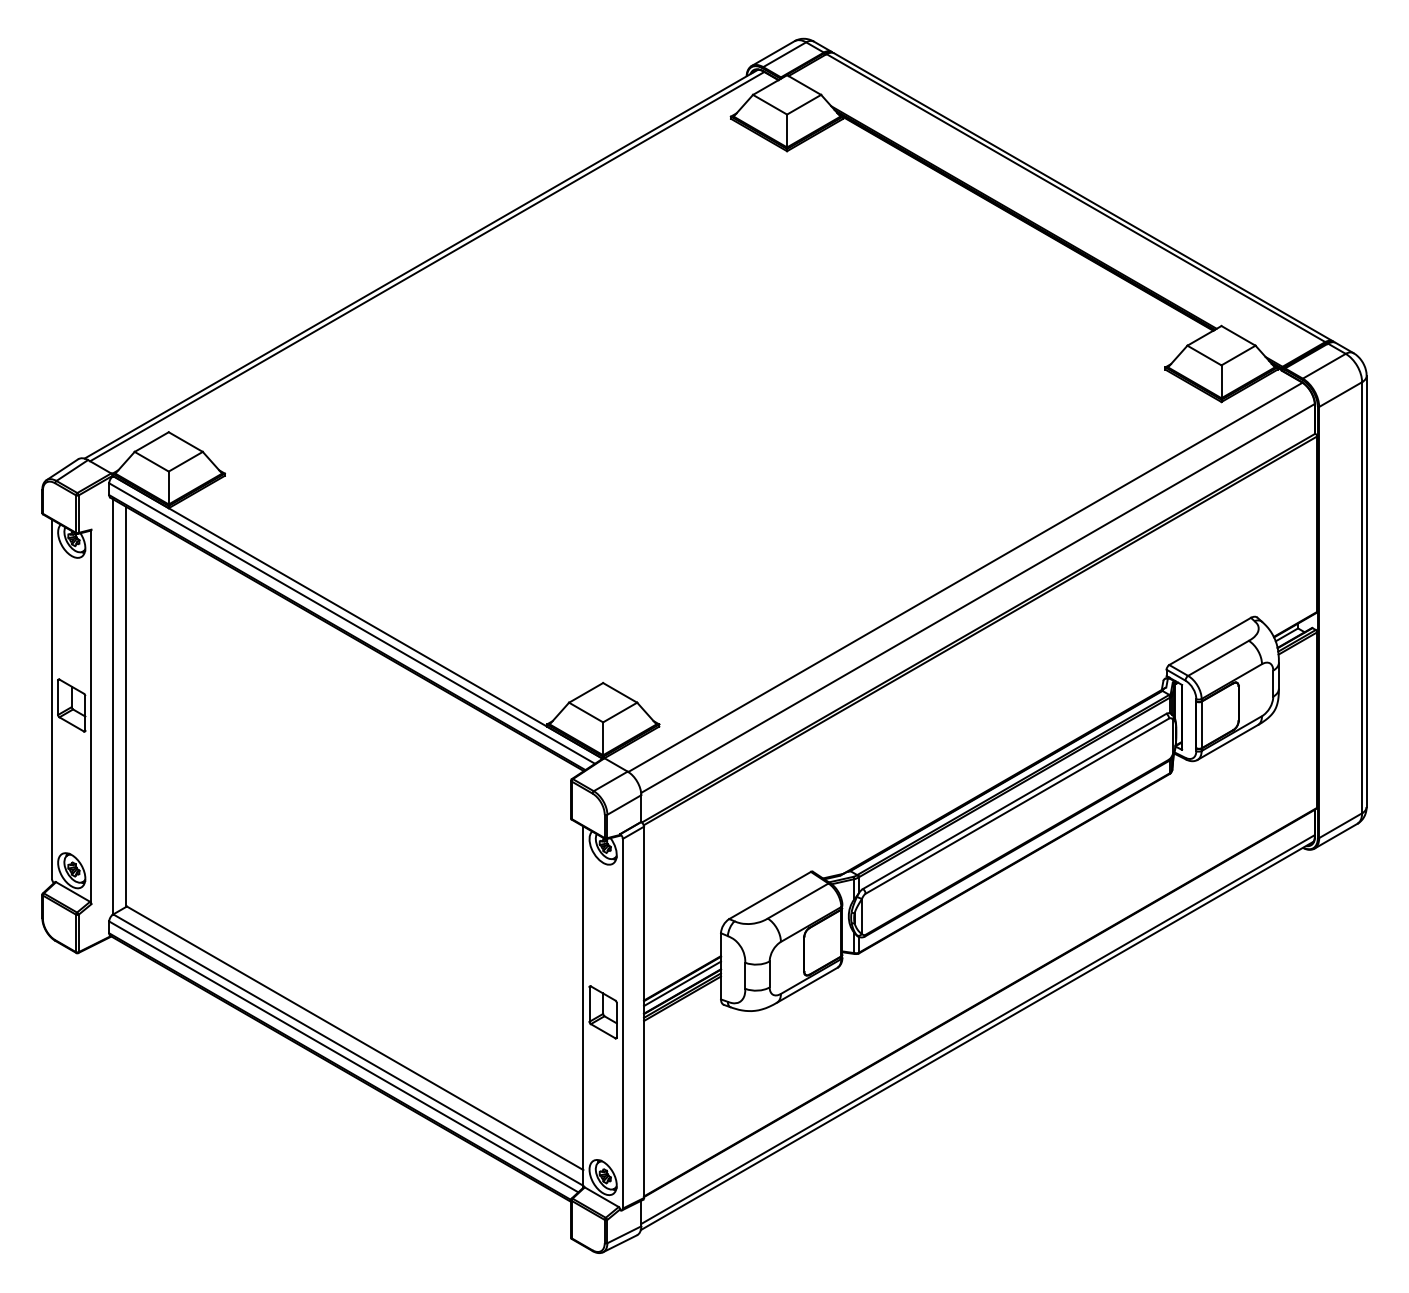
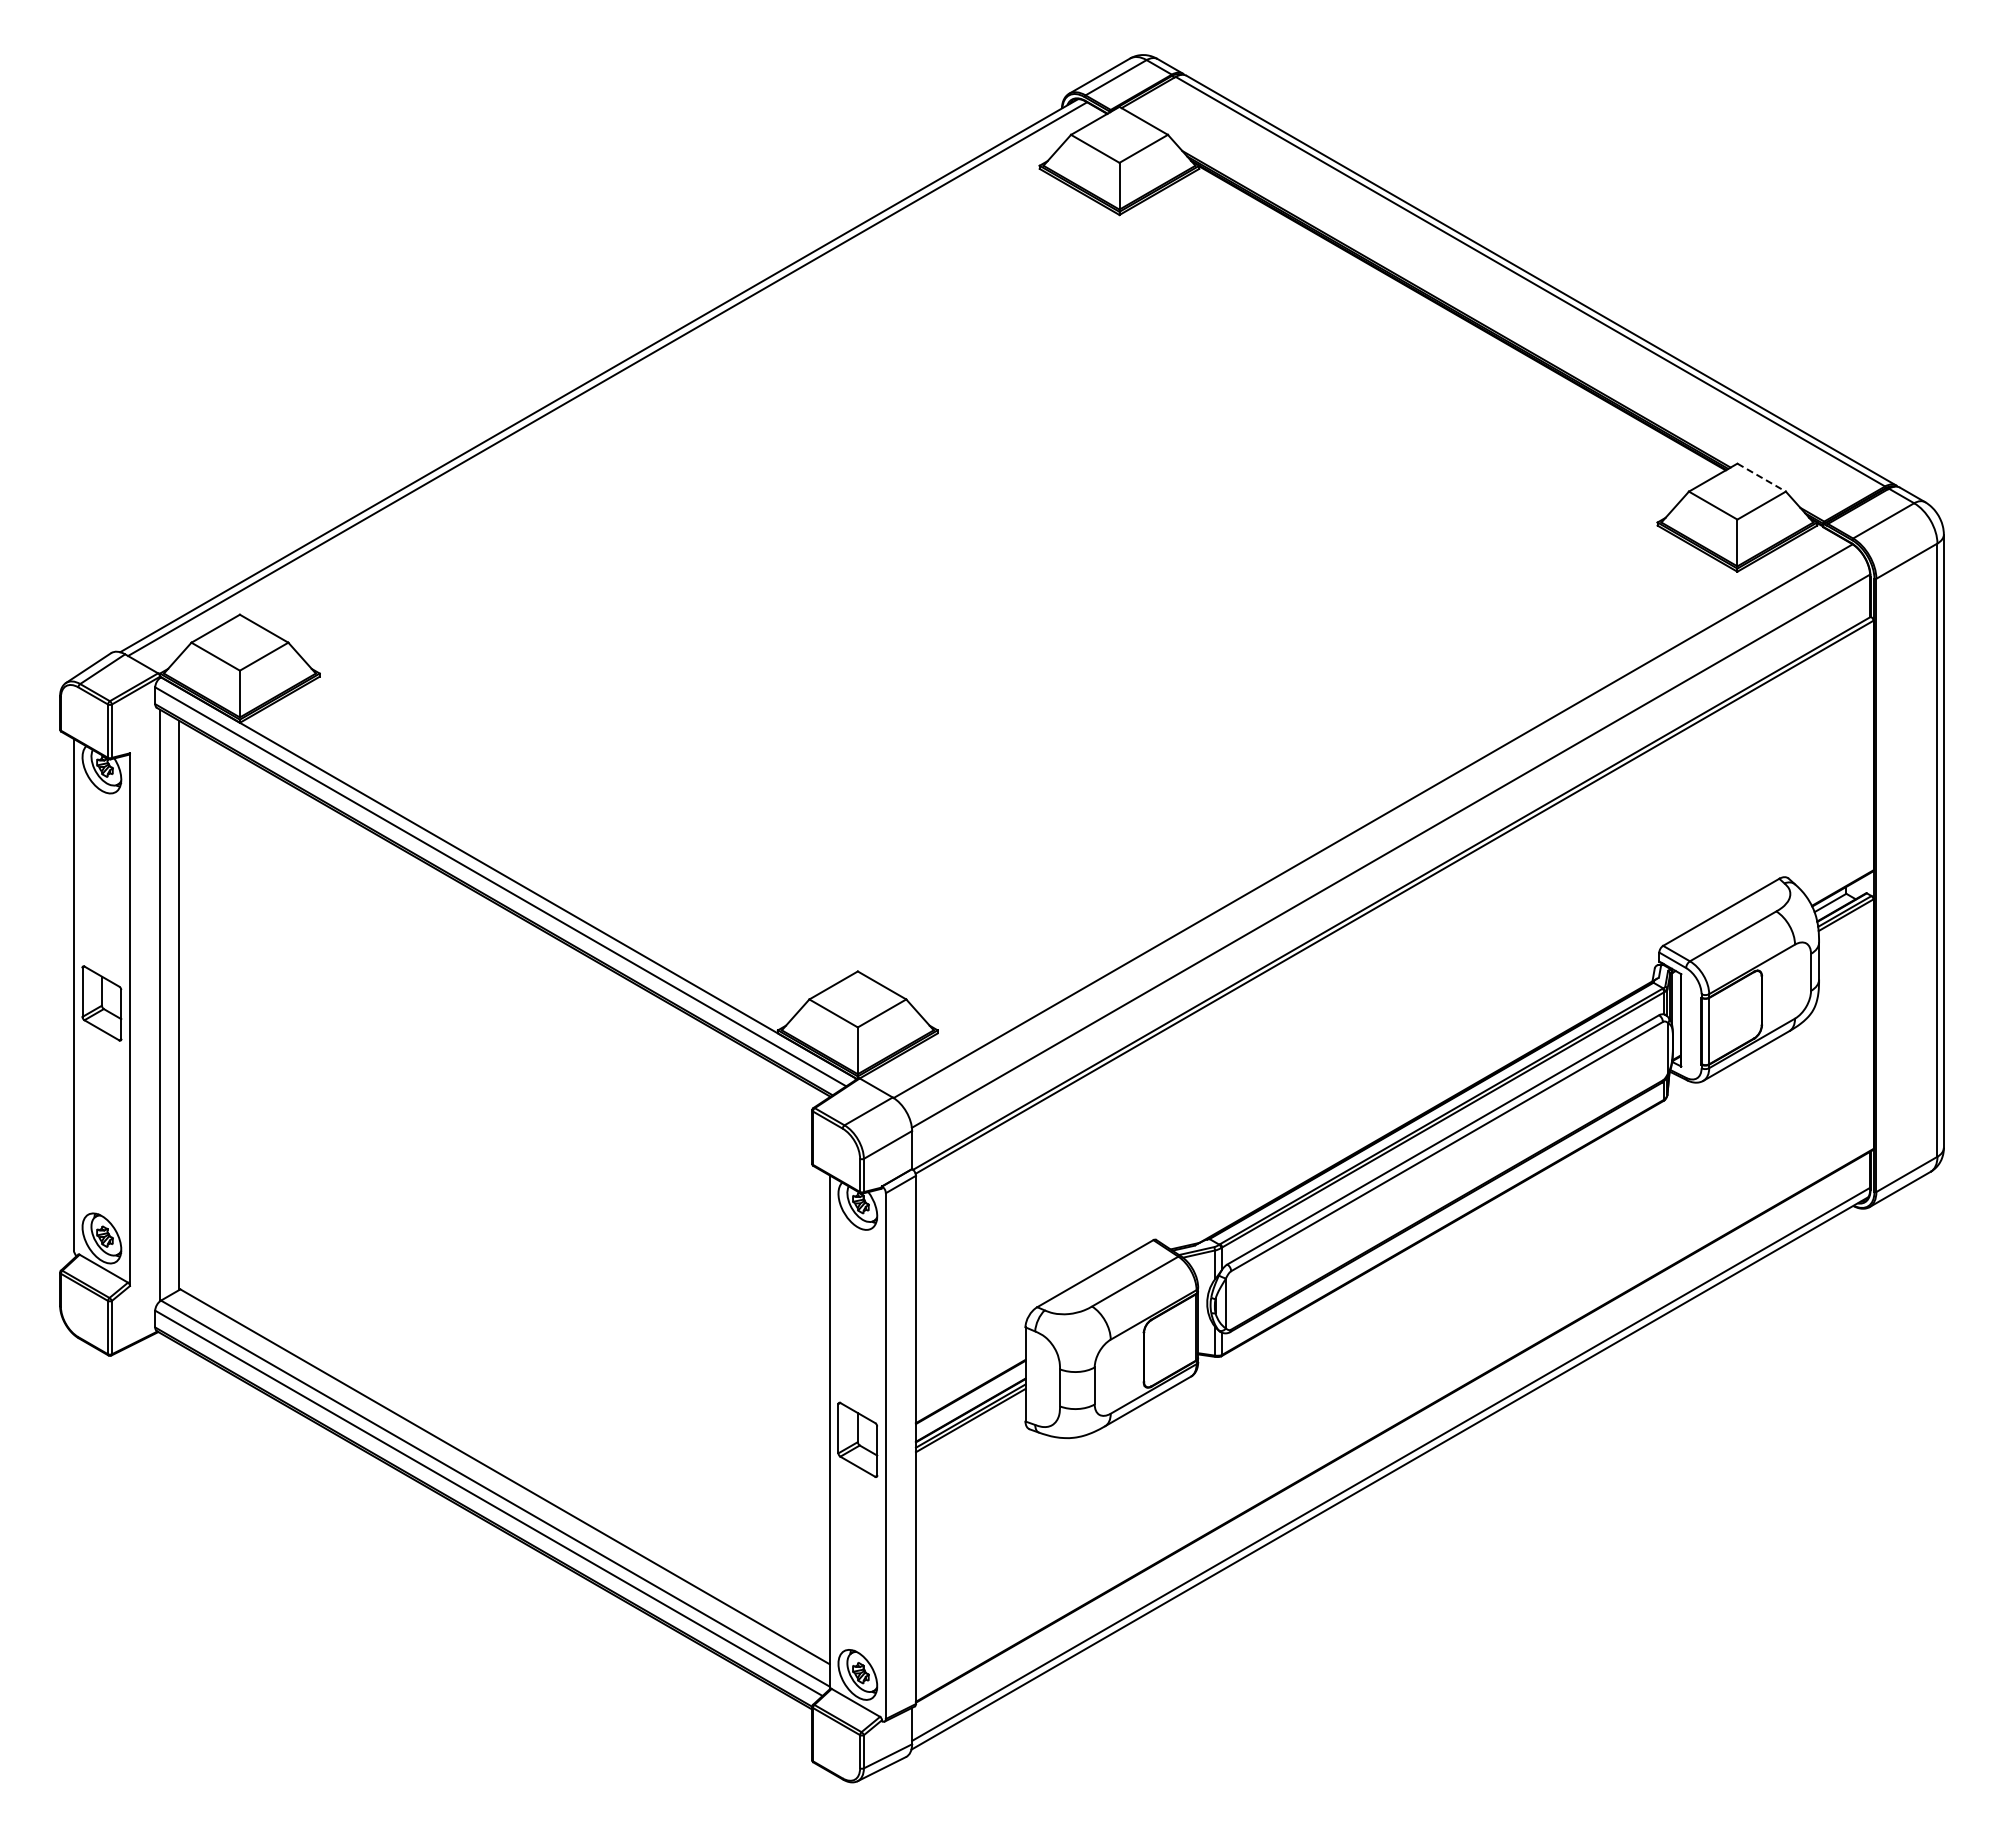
line: (1238, 335) -> (1761, 477), solid -> dashed
line: (682, 983) -> (970, 1398), removed

